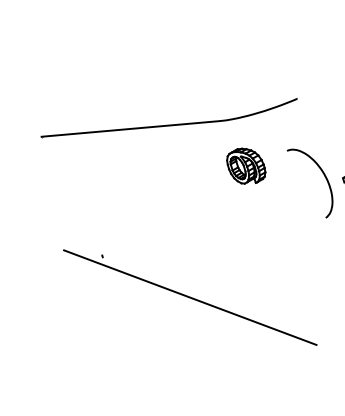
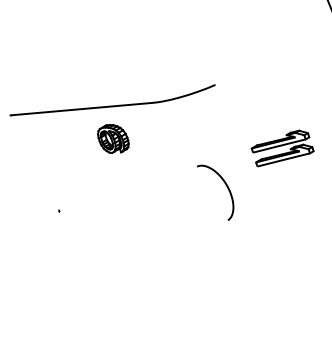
part: (246, 165) -> (113, 138), moved
curve: (322, 174) -> (225, 185), moved
line: (190, 298) -> (129, 244), removed

